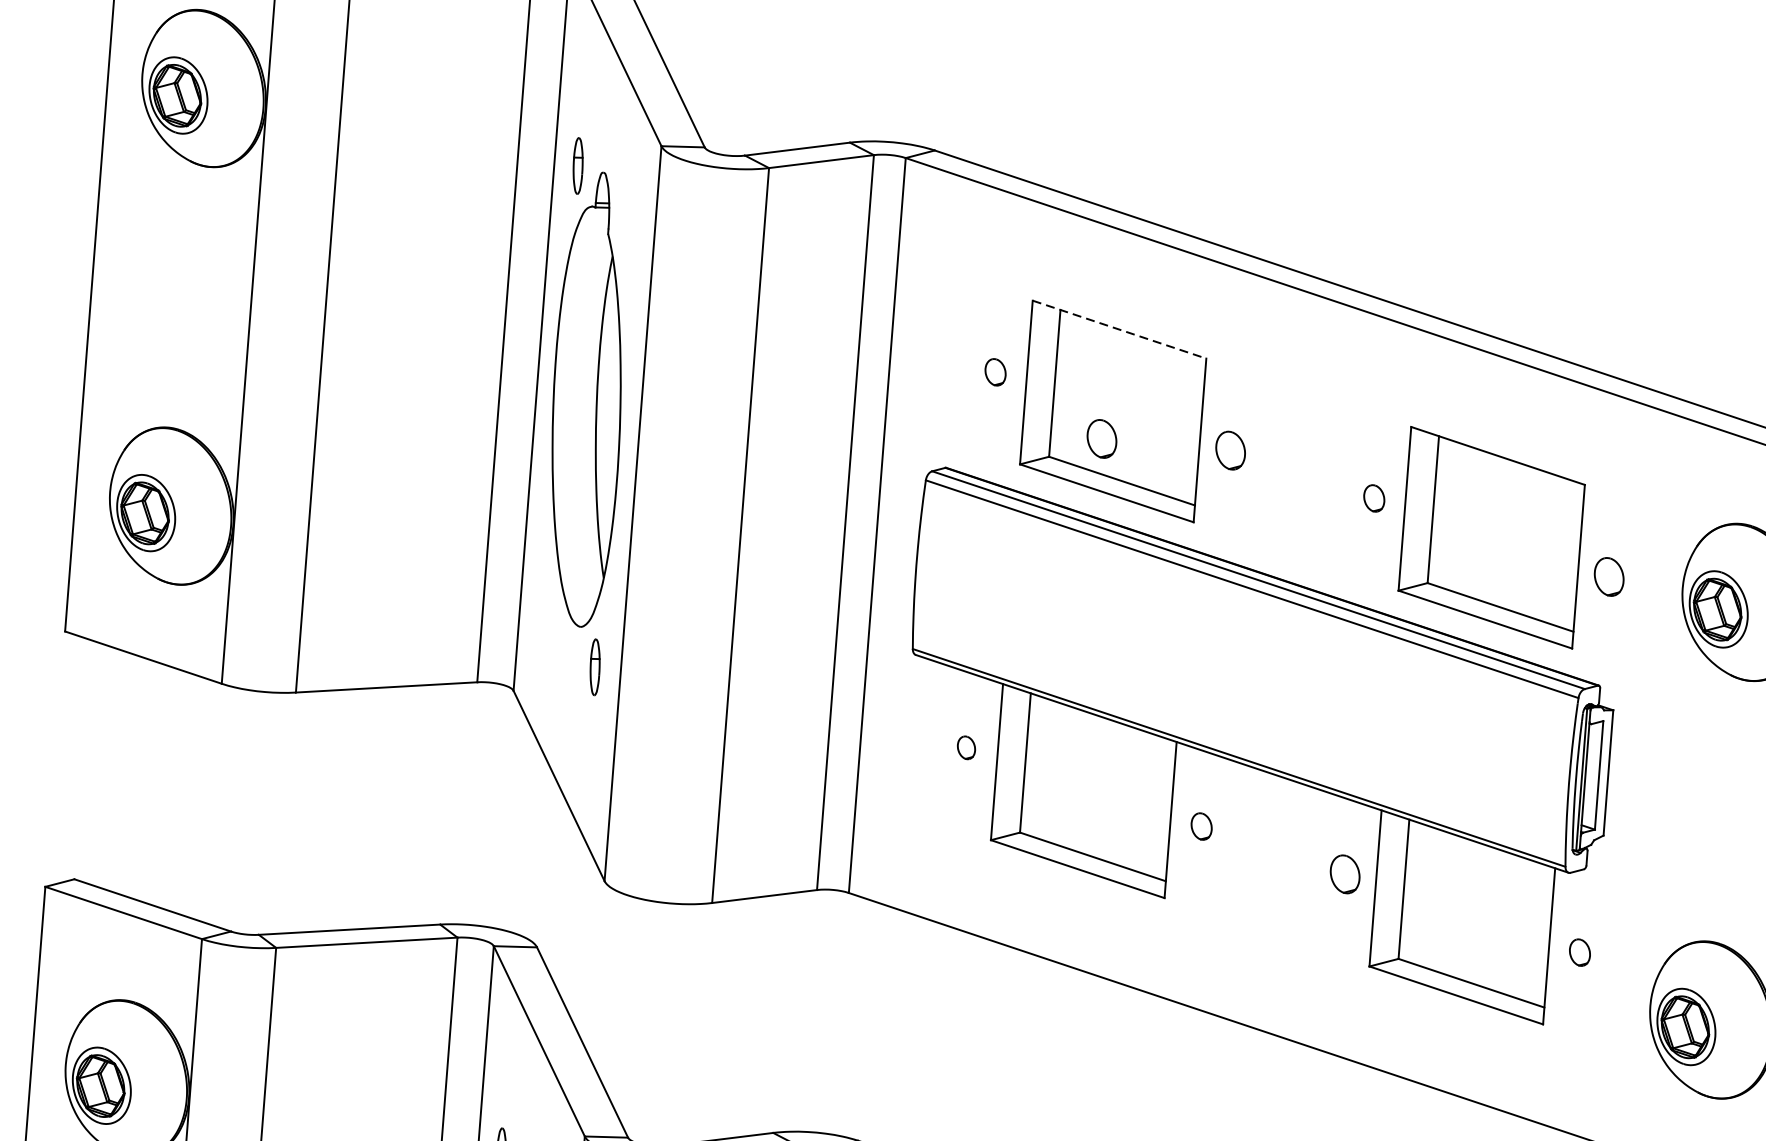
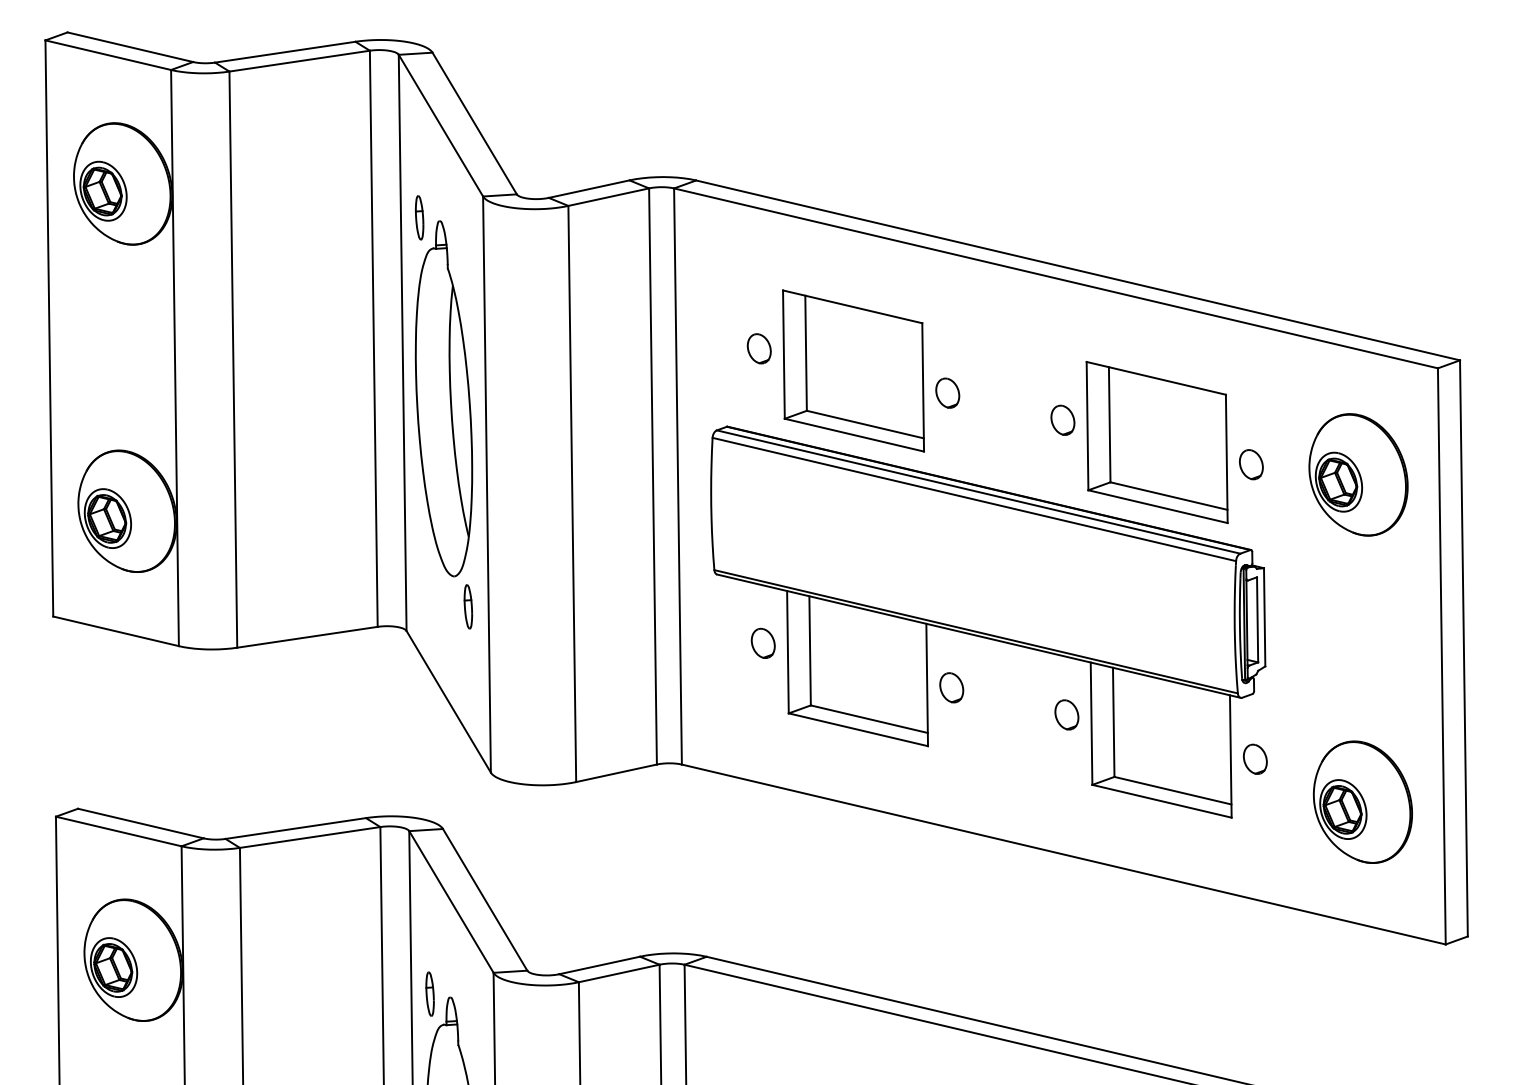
line: (1119, 329) -> (852, 306), dashed -> solid
part: (994, 371) -> (758, 348), size x1.43
part: (1101, 438) -> (846, 392), removed
part: (1373, 497) -> (1062, 419), size x1.43
part: (965, 746) -> (762, 642), size x1.67
part: (1201, 826) -> (951, 687), size x1.43
part: (1579, 951) -> (1254, 758), size x1.43

